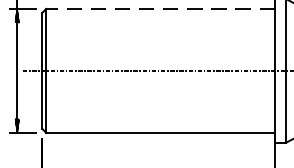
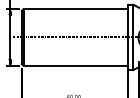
line: (160, 9) -> (75, 9), dashed -> solid

